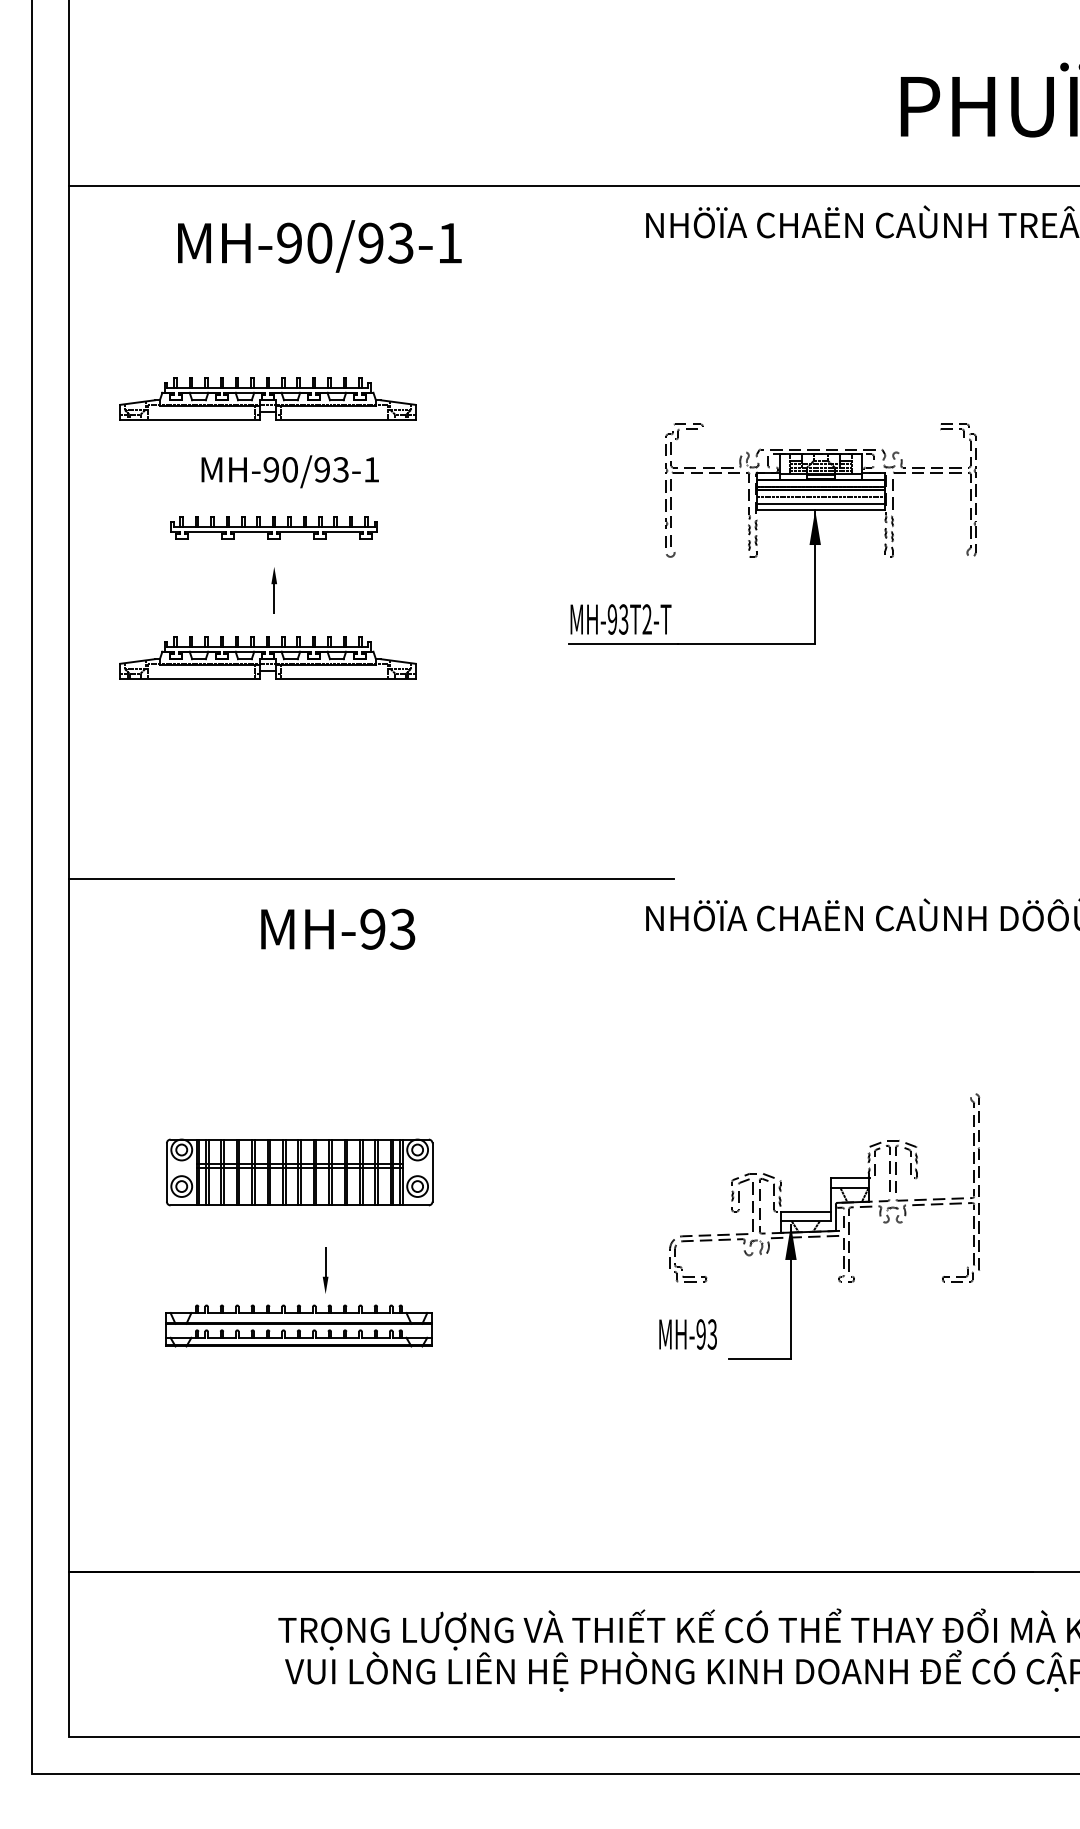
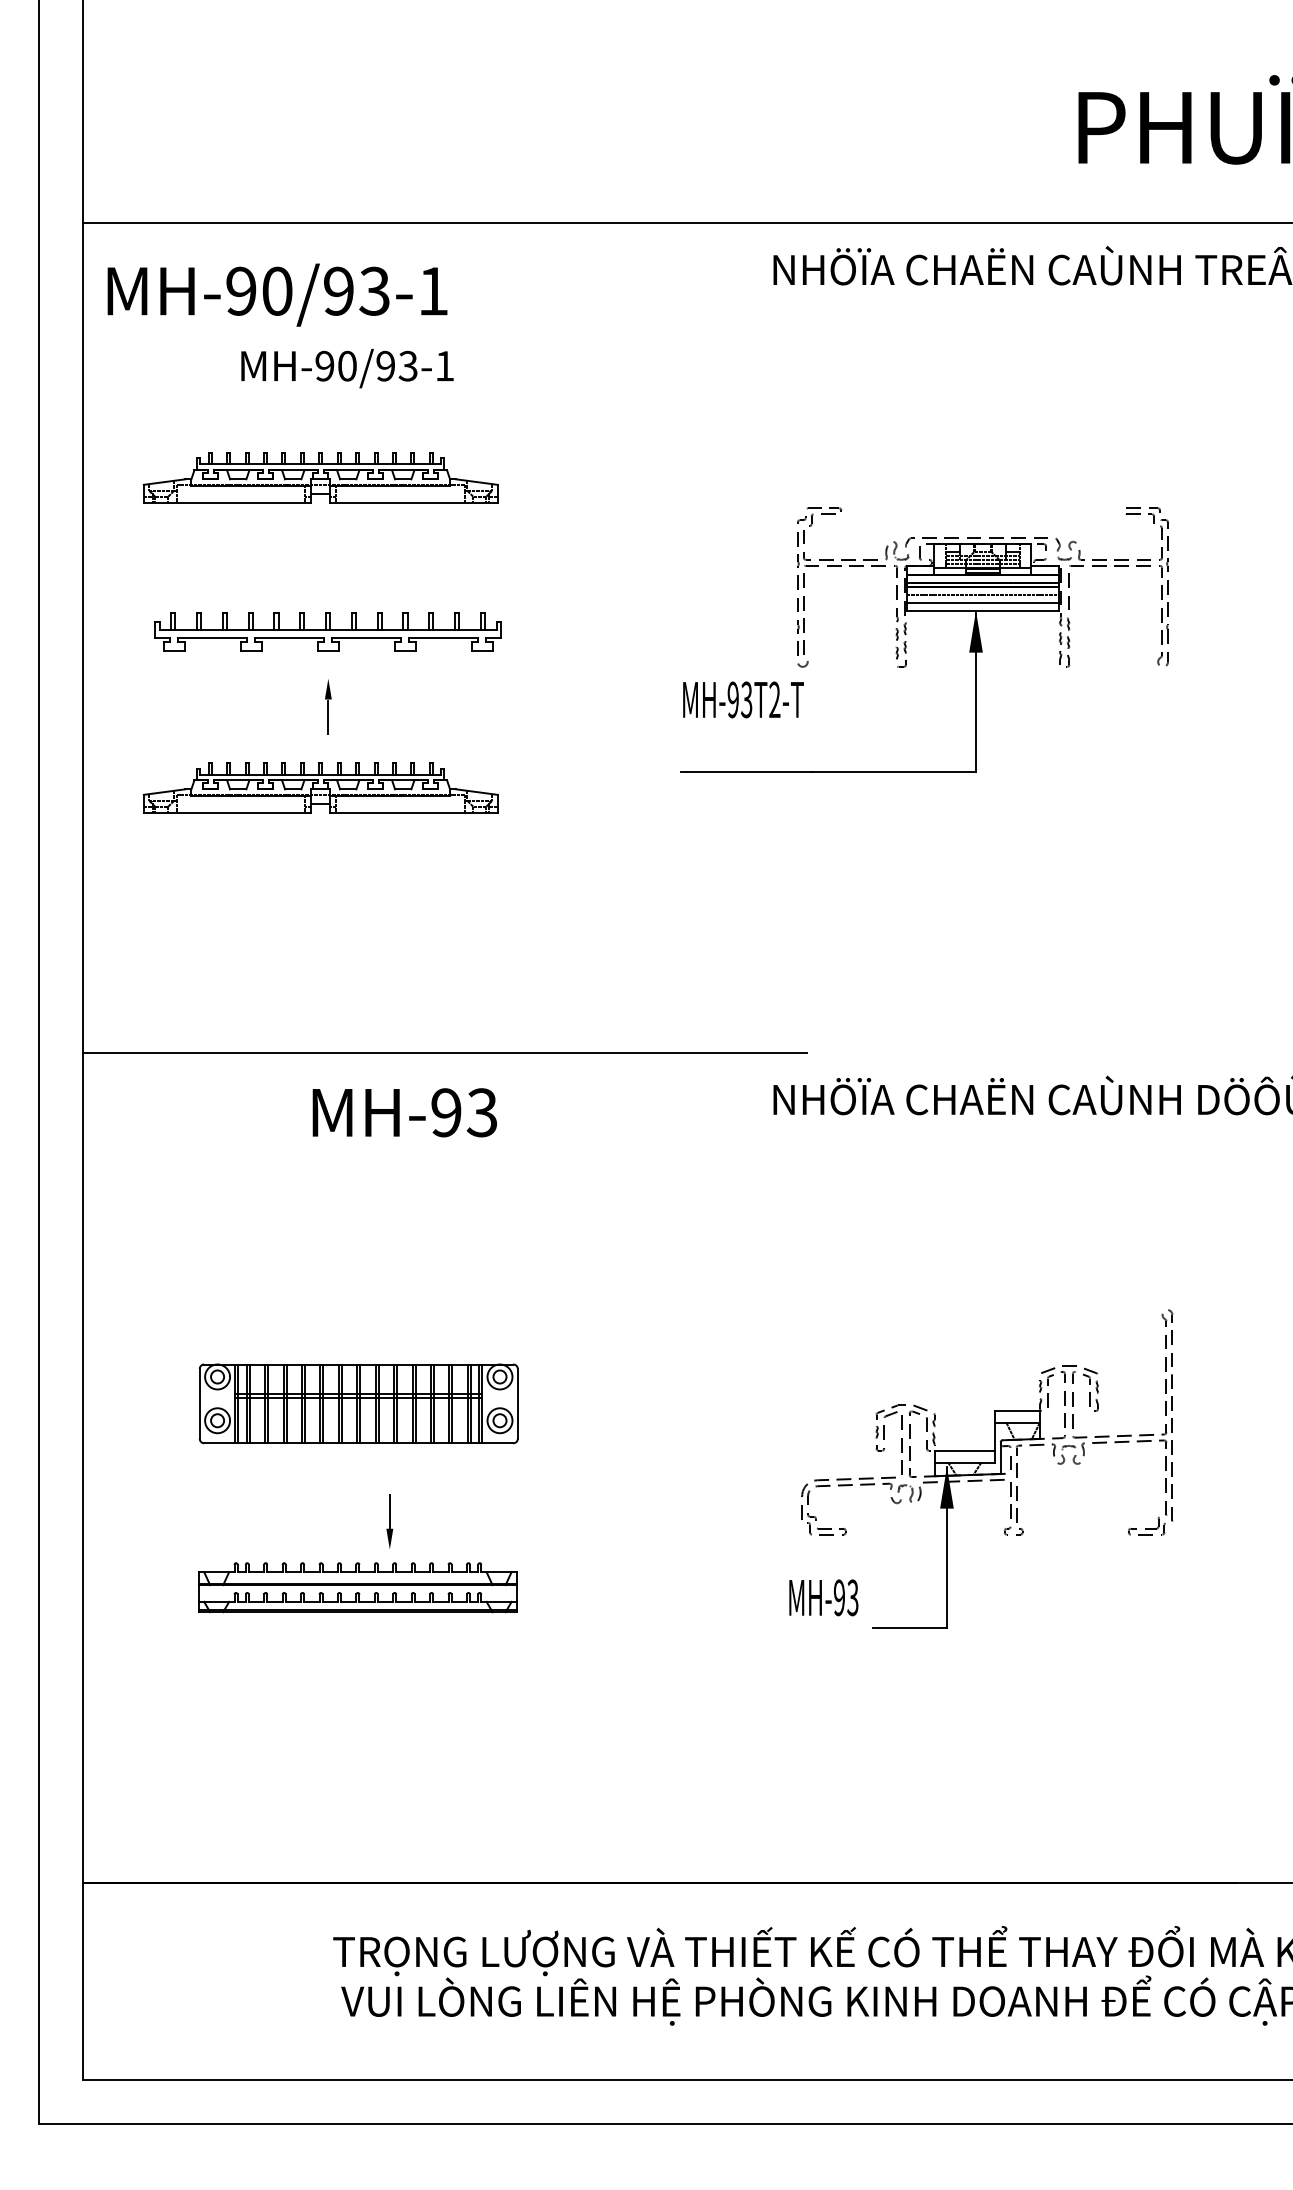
text: (319, 246) -> (277, 295), moved
text: (289, 471) -> (346, 368), moved
part: (273, 527) -> (327, 631), size x1.4
text: (620, 619) -> (742, 699), moved

